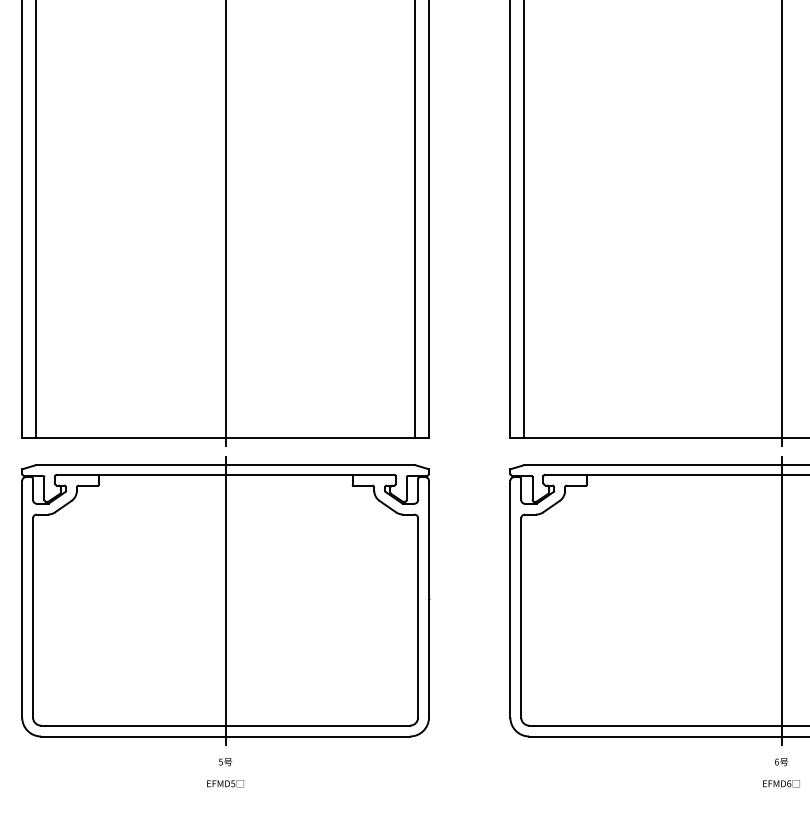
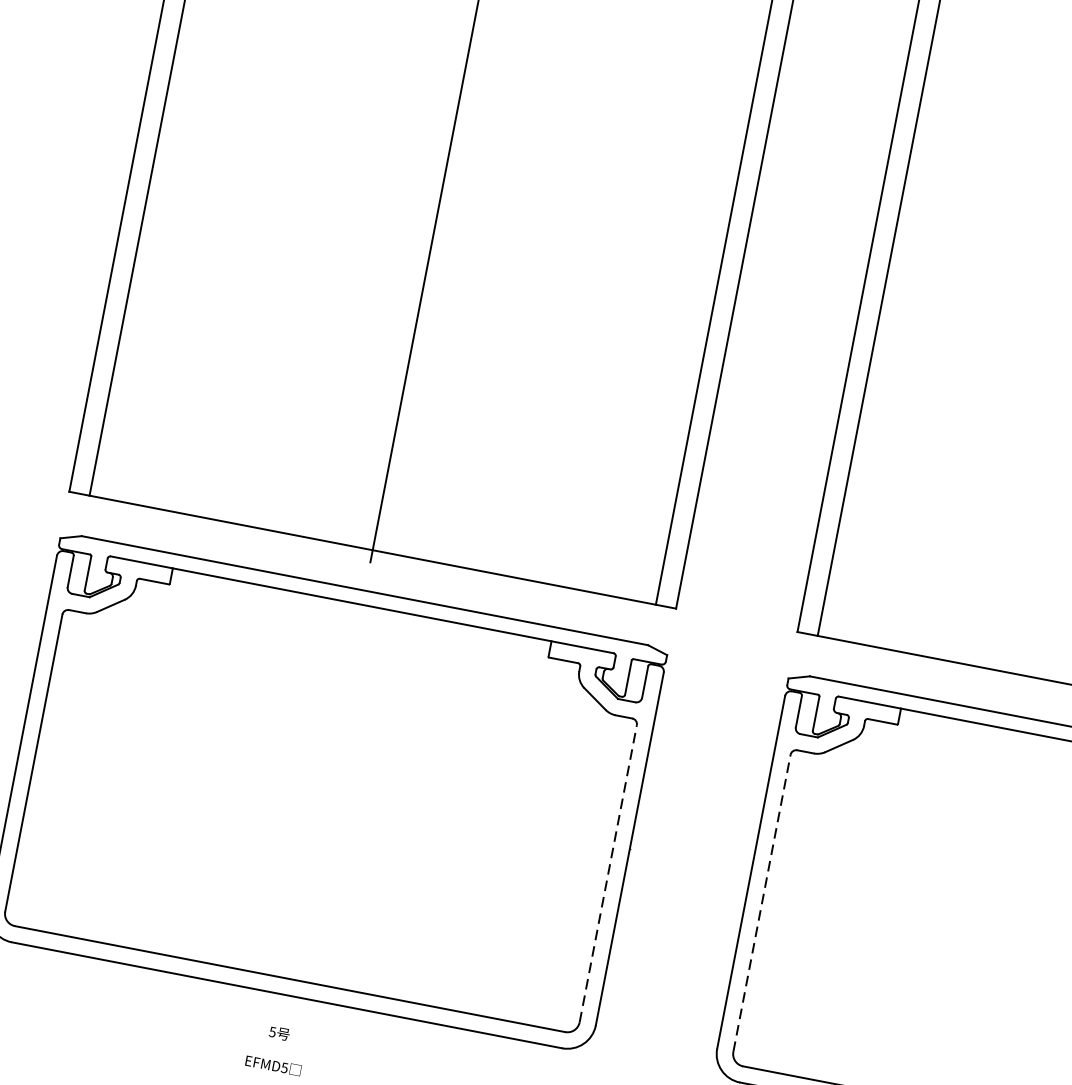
line: (225, 600) -> (325, 792), removed
line: (418, 617) -> (608, 873), solid -> dashed
line: (521, 617) -> (762, 902), solid -> dashed

